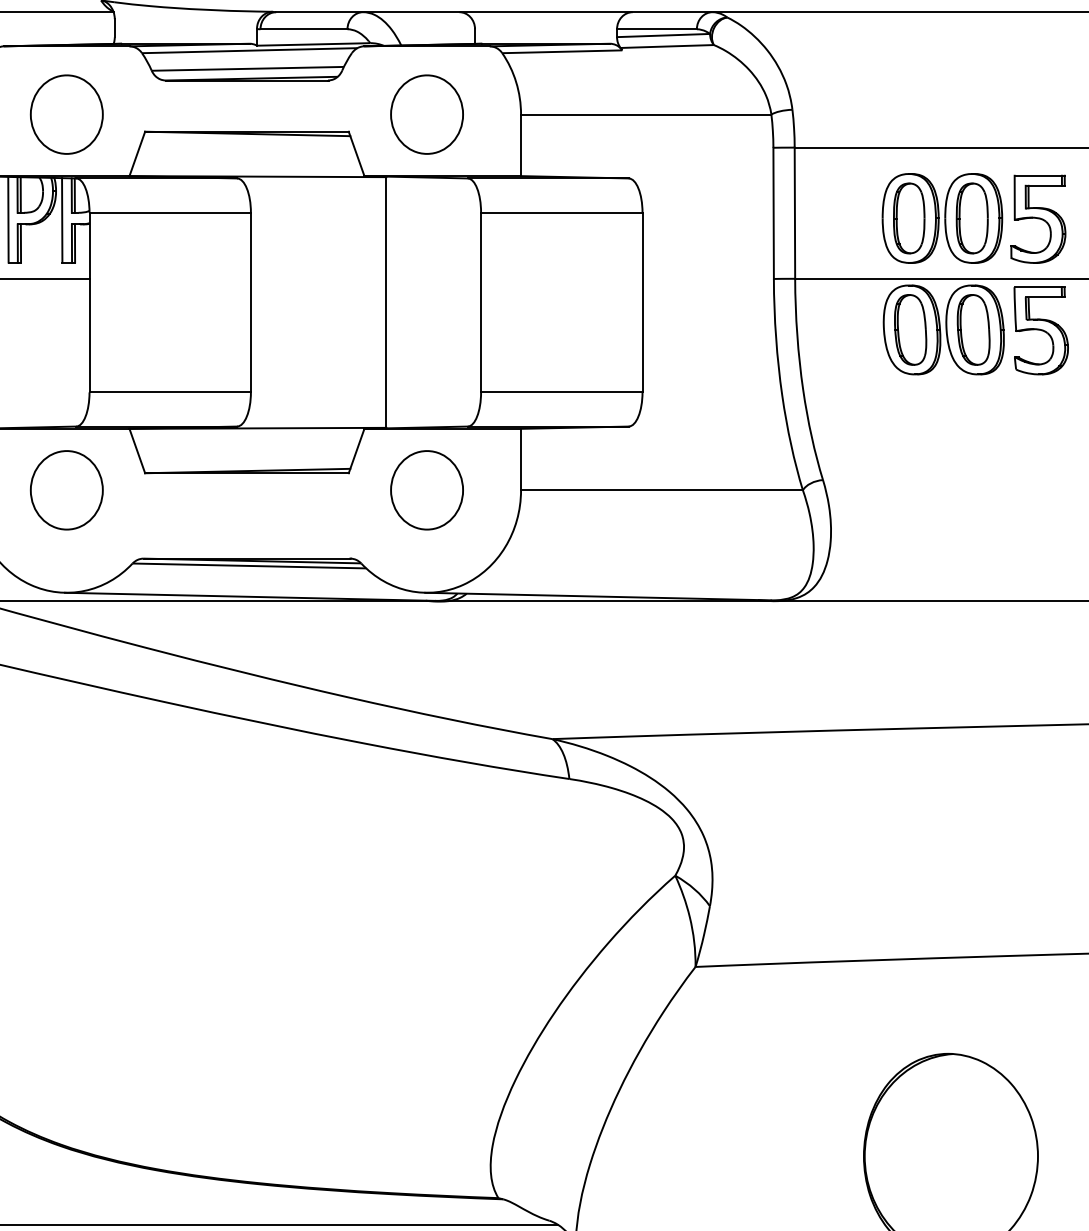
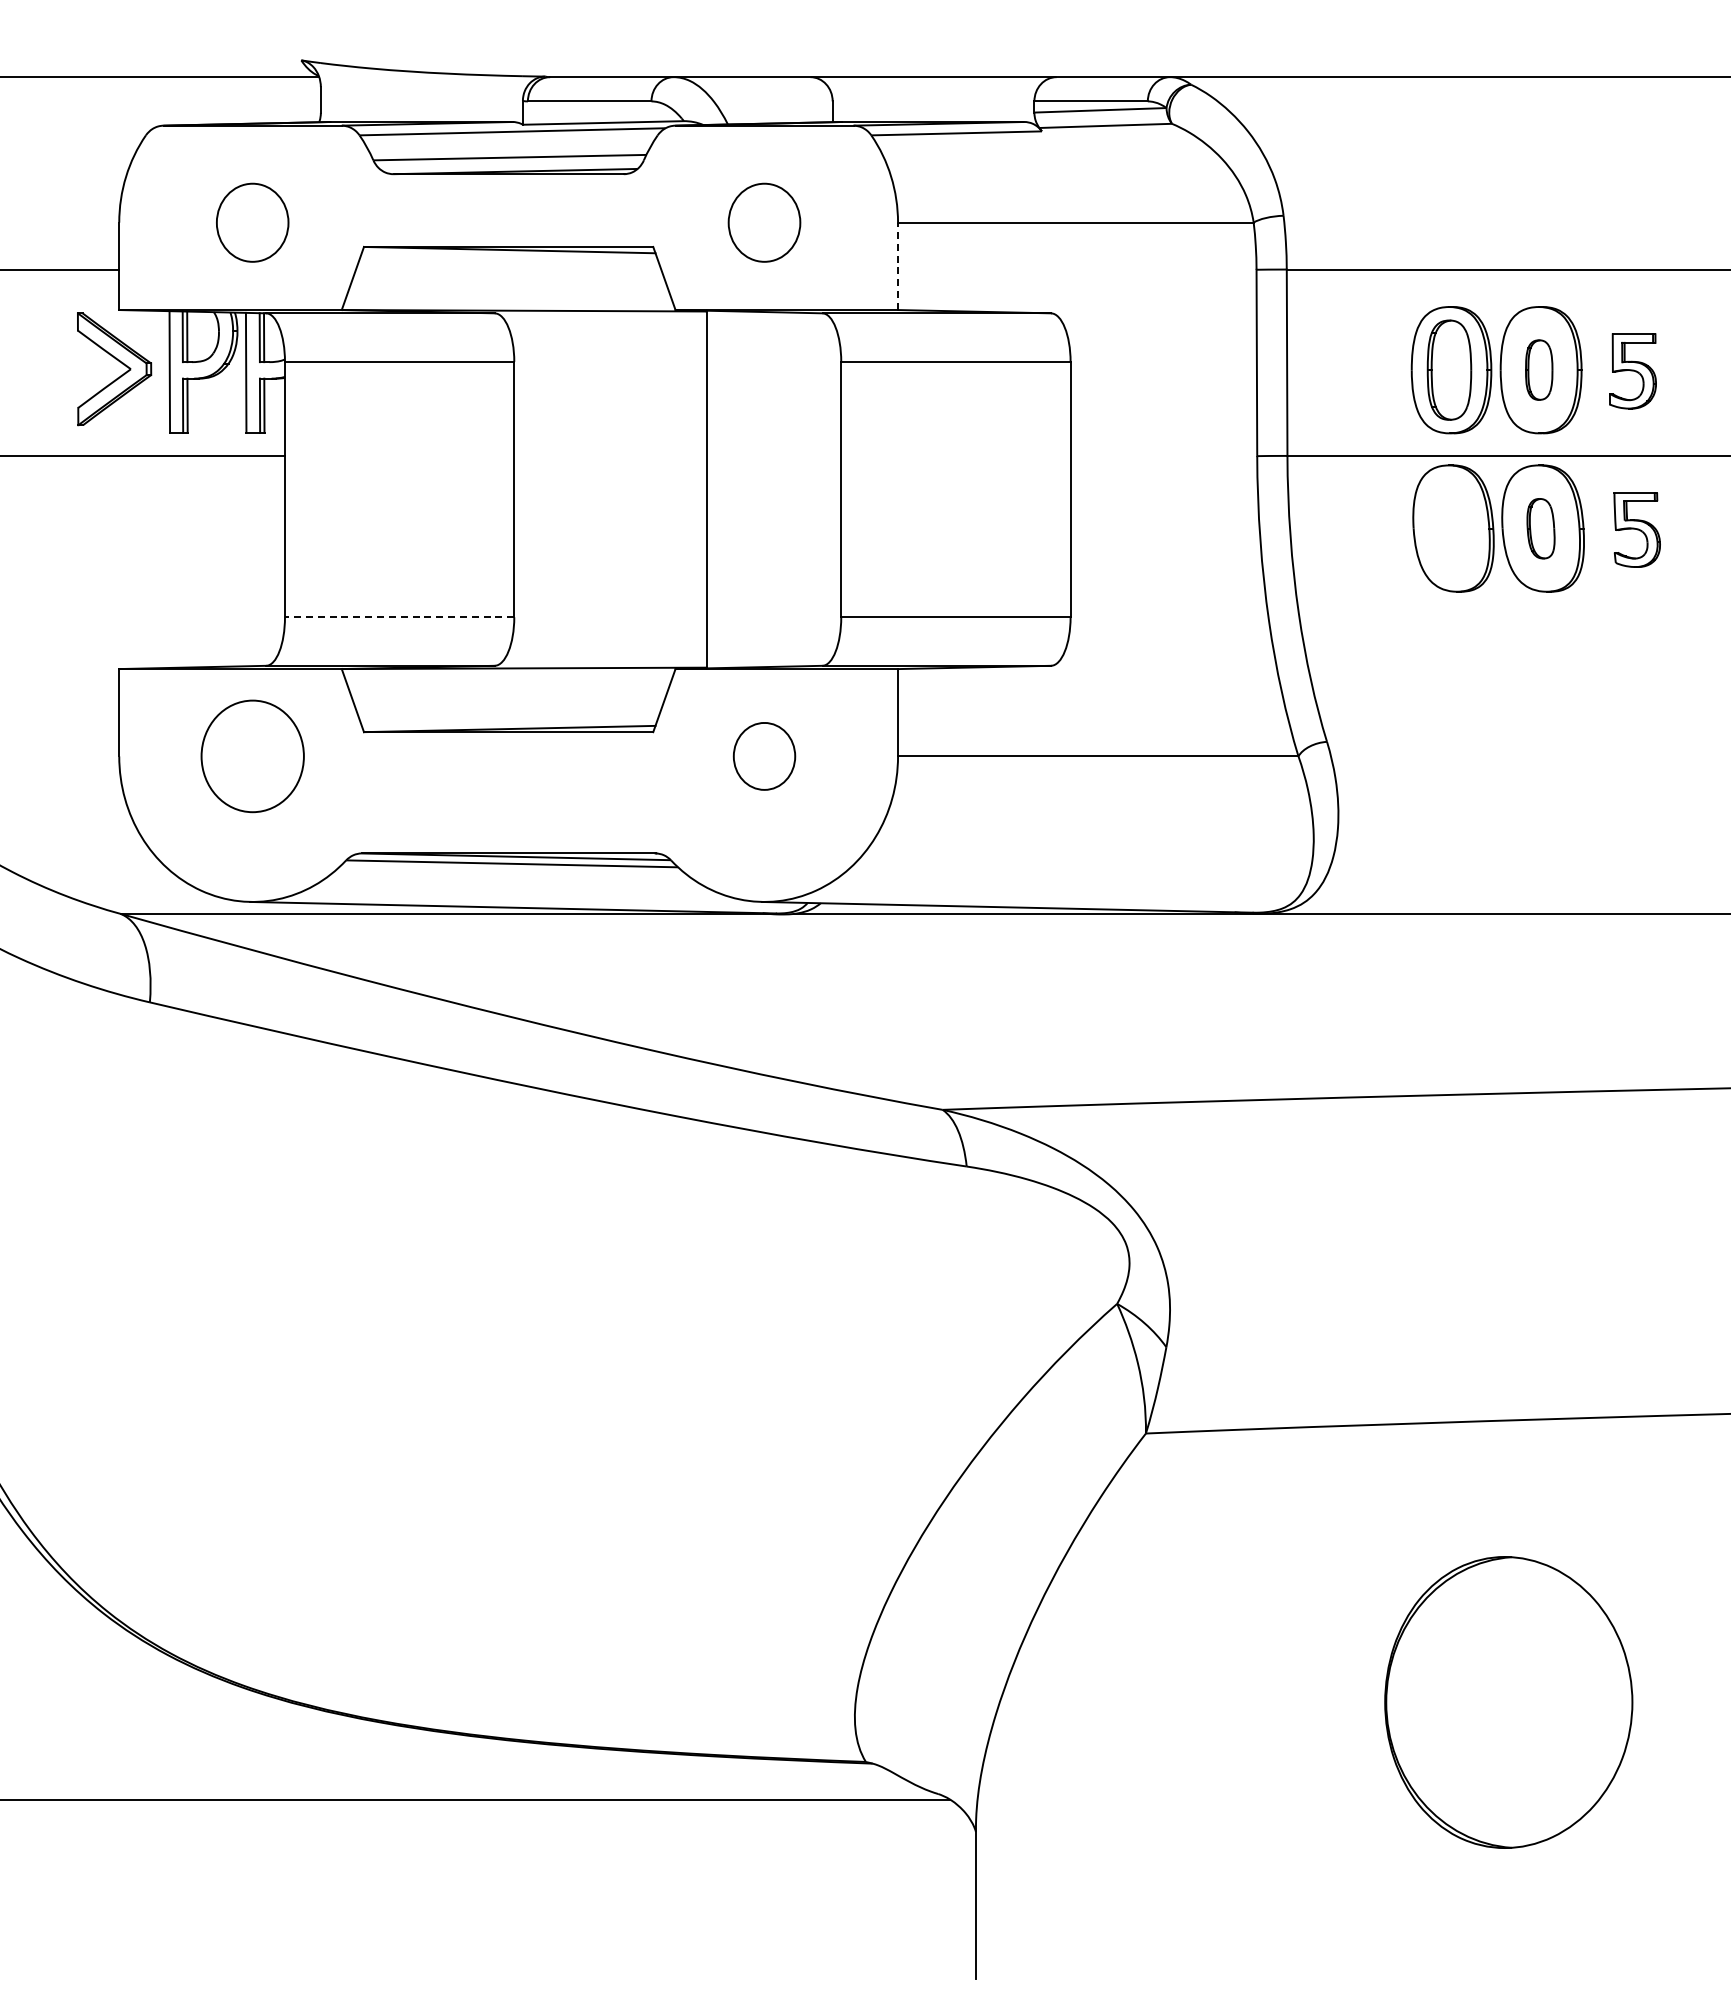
part: (66, 114) -> (252, 222), size x0.7
part: (427, 114) -> (764, 222), size x0.7
line: (521, 145) -> (898, 266), solid -> dashed
part: (972, 217) -> (1539, 369), size x0.6
part: (1038, 219) -> (1632, 371), size x0.6
part: (910, 329) -> (1451, 528), removed
part: (973, 329) -> (1540, 528), size x0.6
part: (1041, 330) -> (1637, 529), size x0.6
line: (170, 392) -> (399, 617), solid -> dashed
part: (427, 490) -> (764, 756), size x0.6

